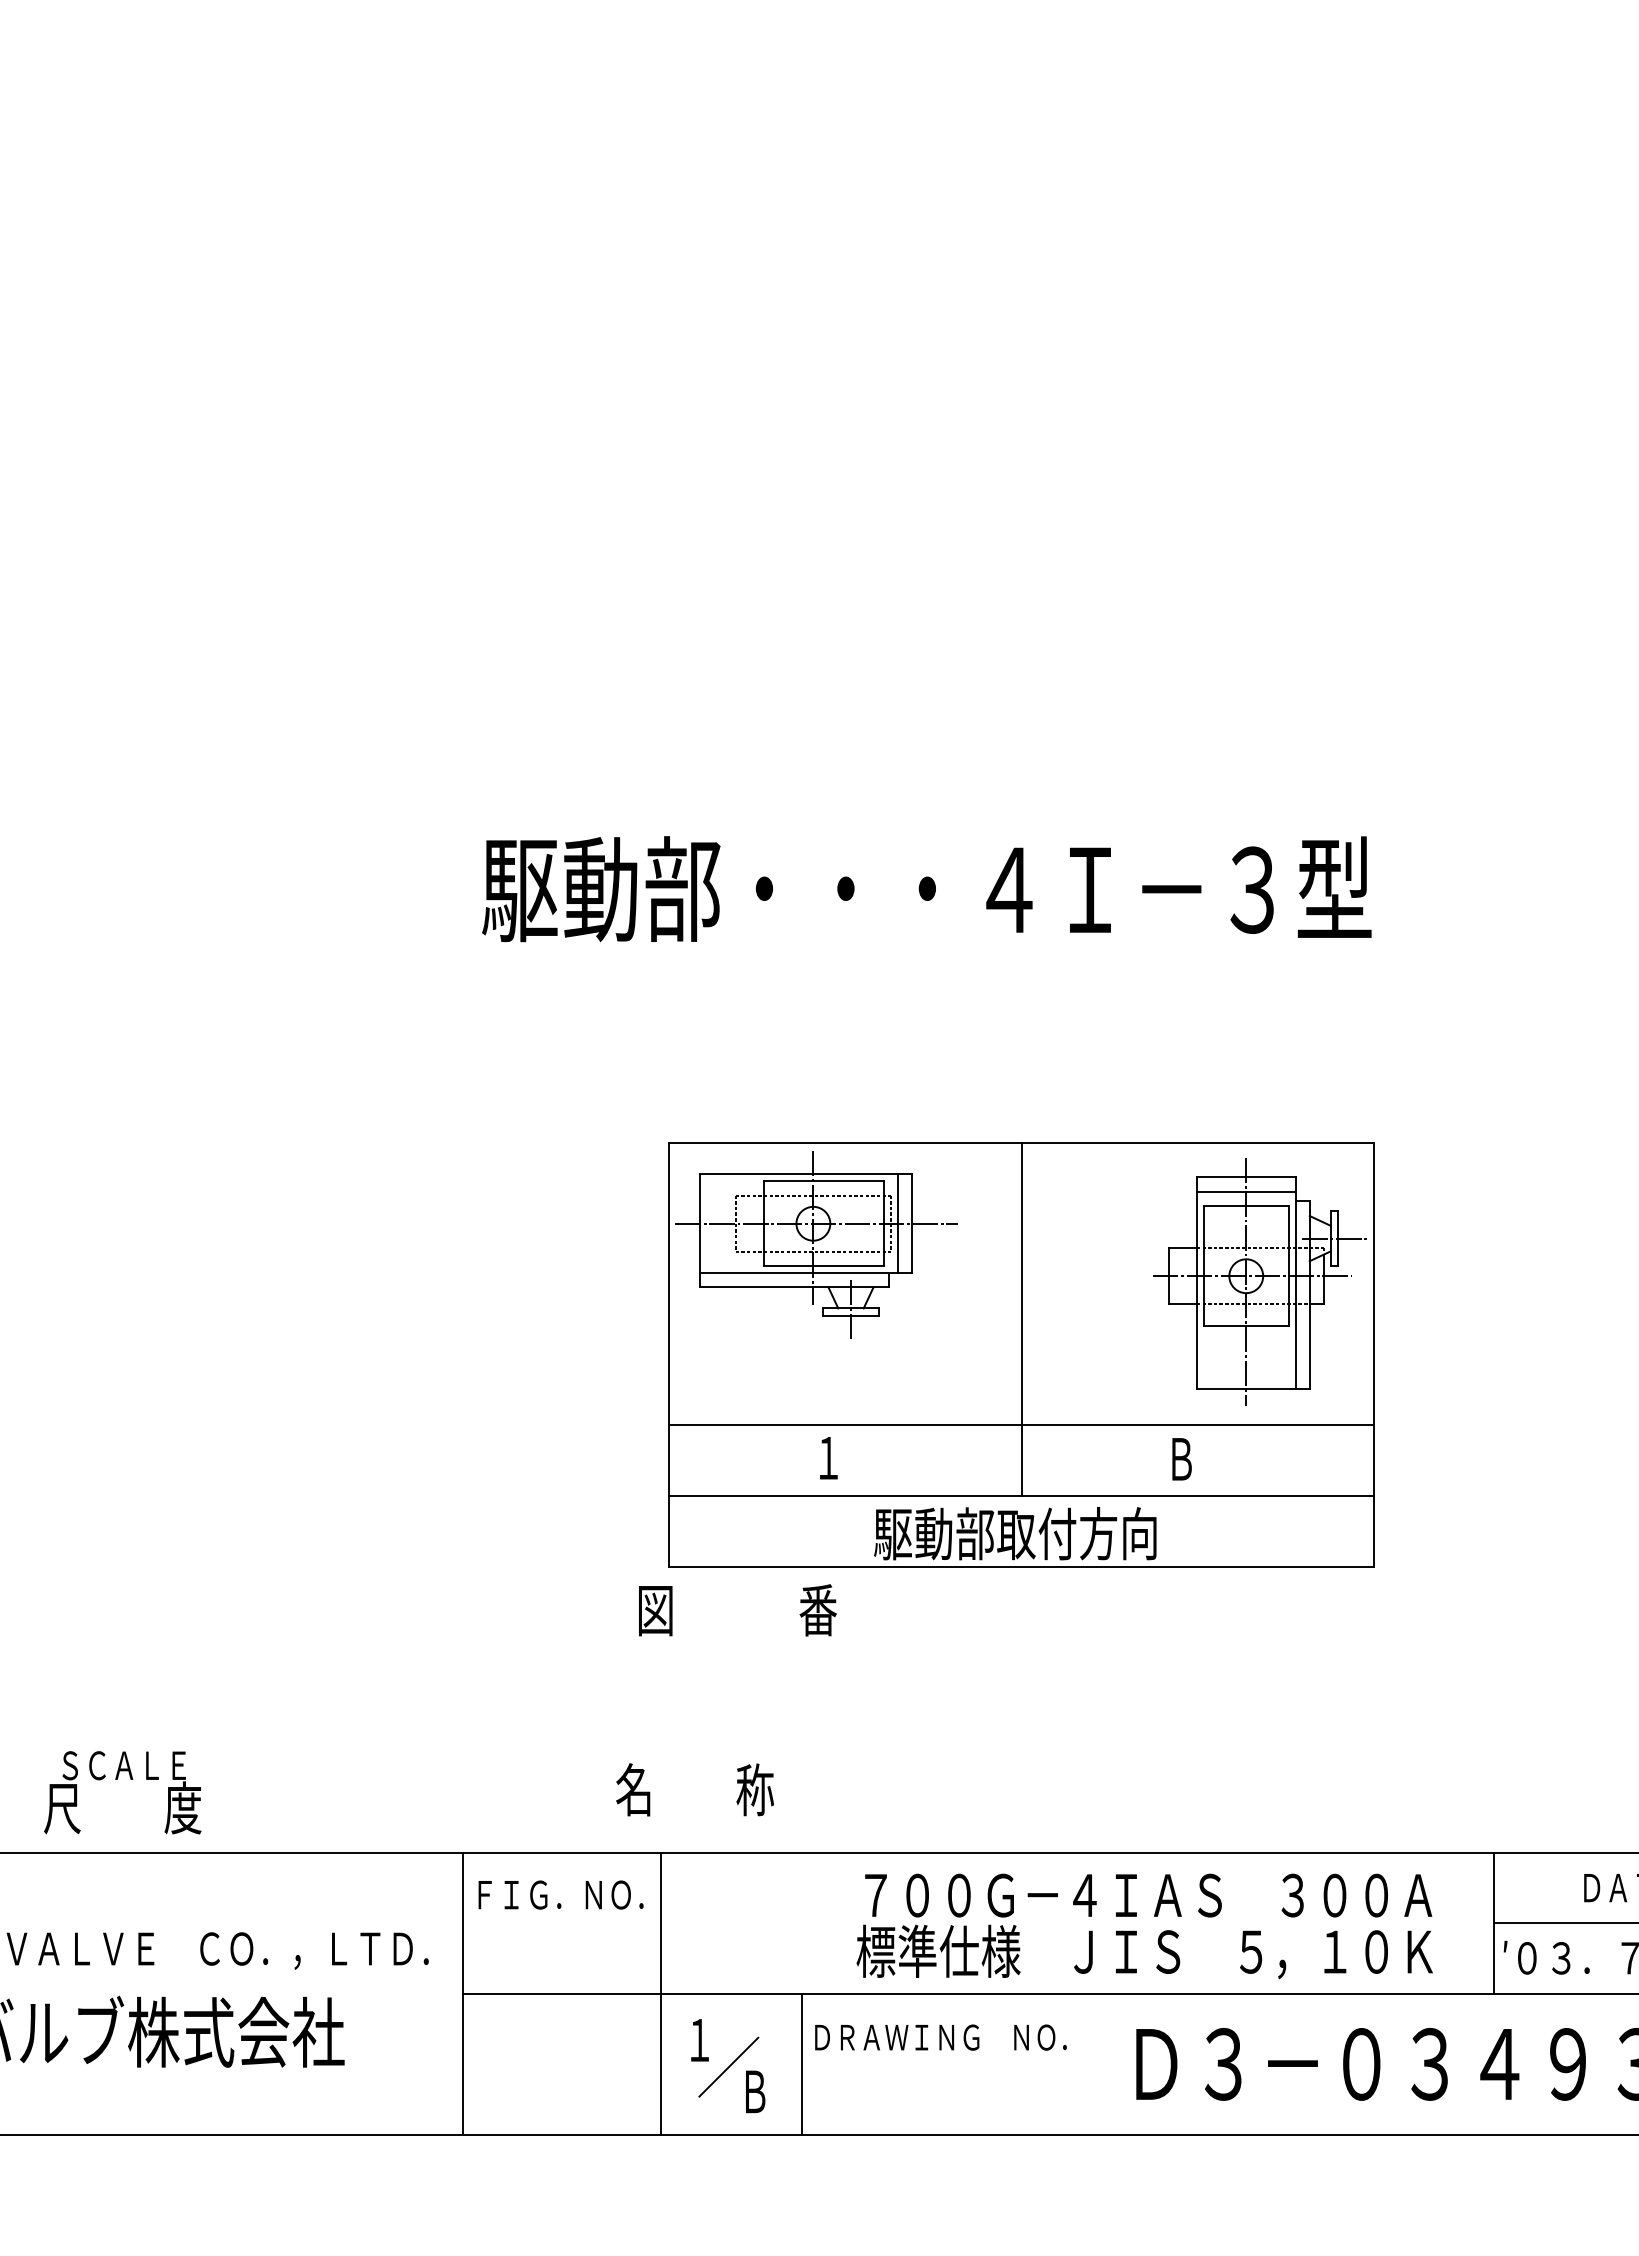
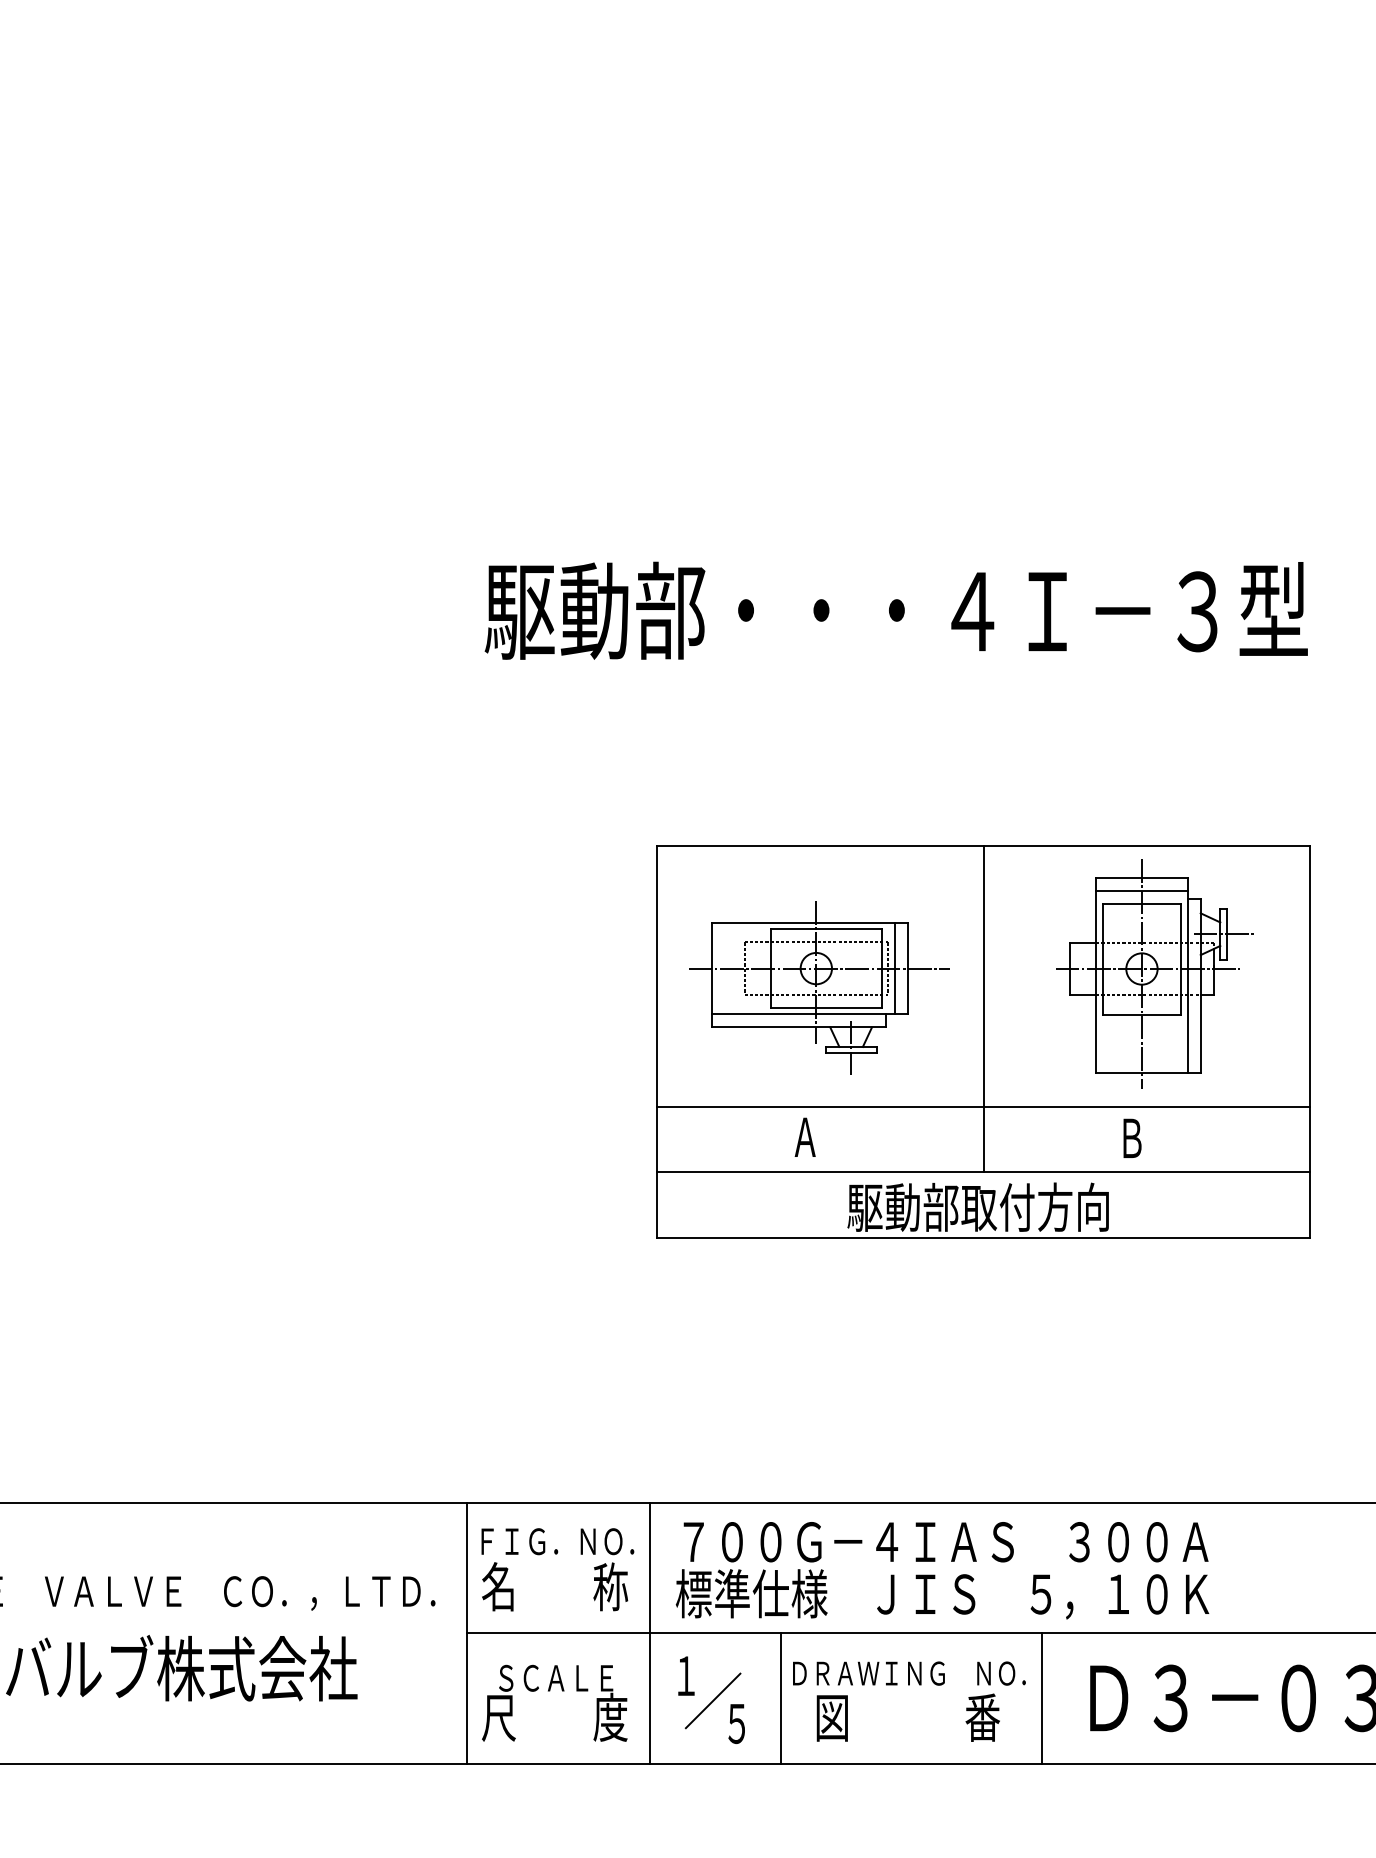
part: (816, 1244) -> (819, 987), moved
part: (1259, 1281) -> (1154, 973), moved
text: (828, 1458) -> (805, 1137), １ -> Ａ
text: (737, 1610) -> (908, 1717), moved
text: (694, 1789) -> (554, 1586), moved
text: (122, 1792) -> (554, 1703), moved
text: (1144, 1926) -> (942, 1570), moved
line: (1084, 2064) -> (1042, 1698), added
text: (755, 2091) -> (737, 1723), Ｂ -> ５

